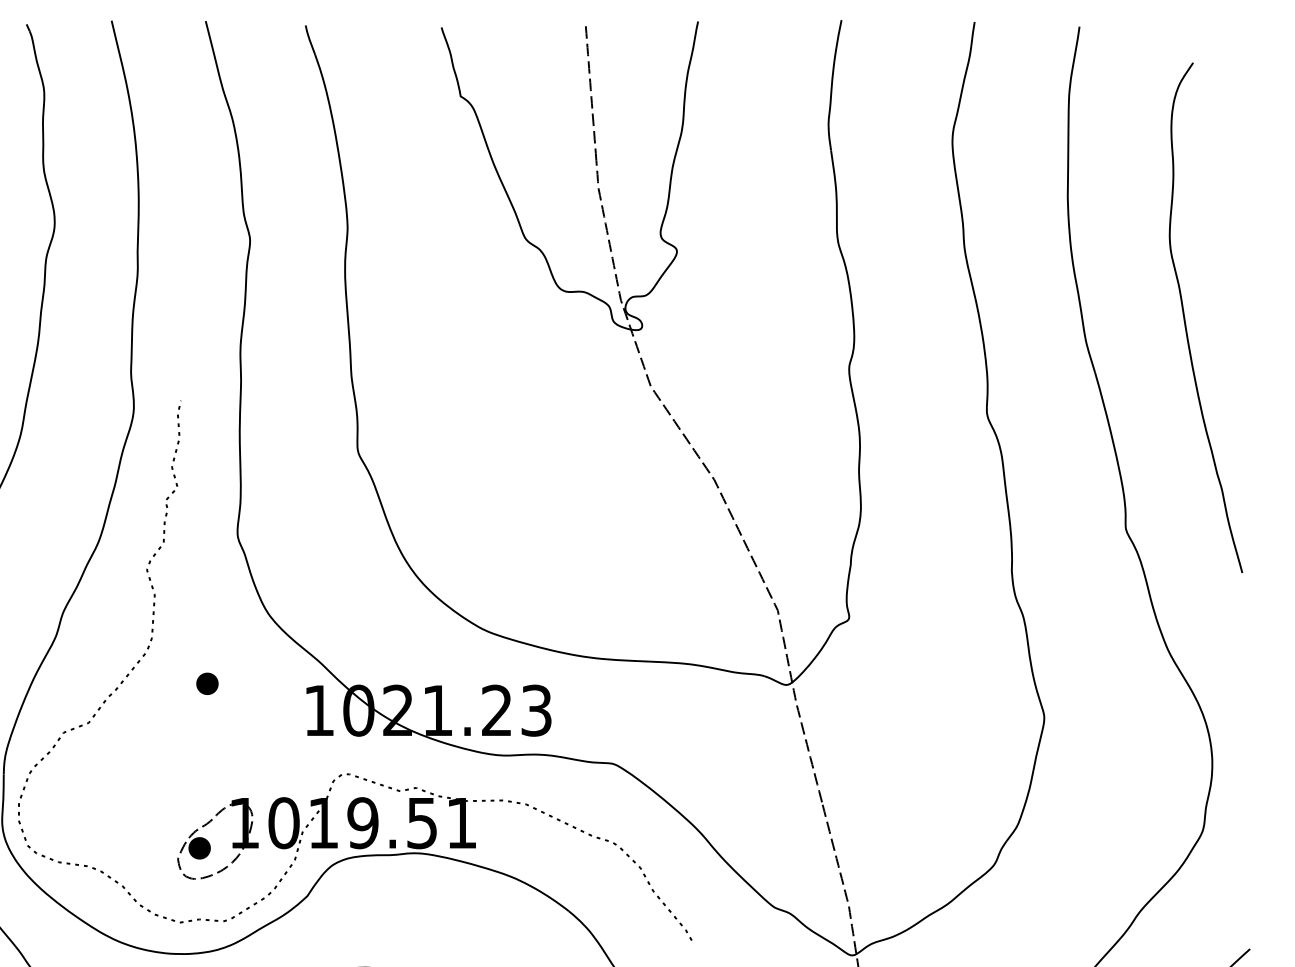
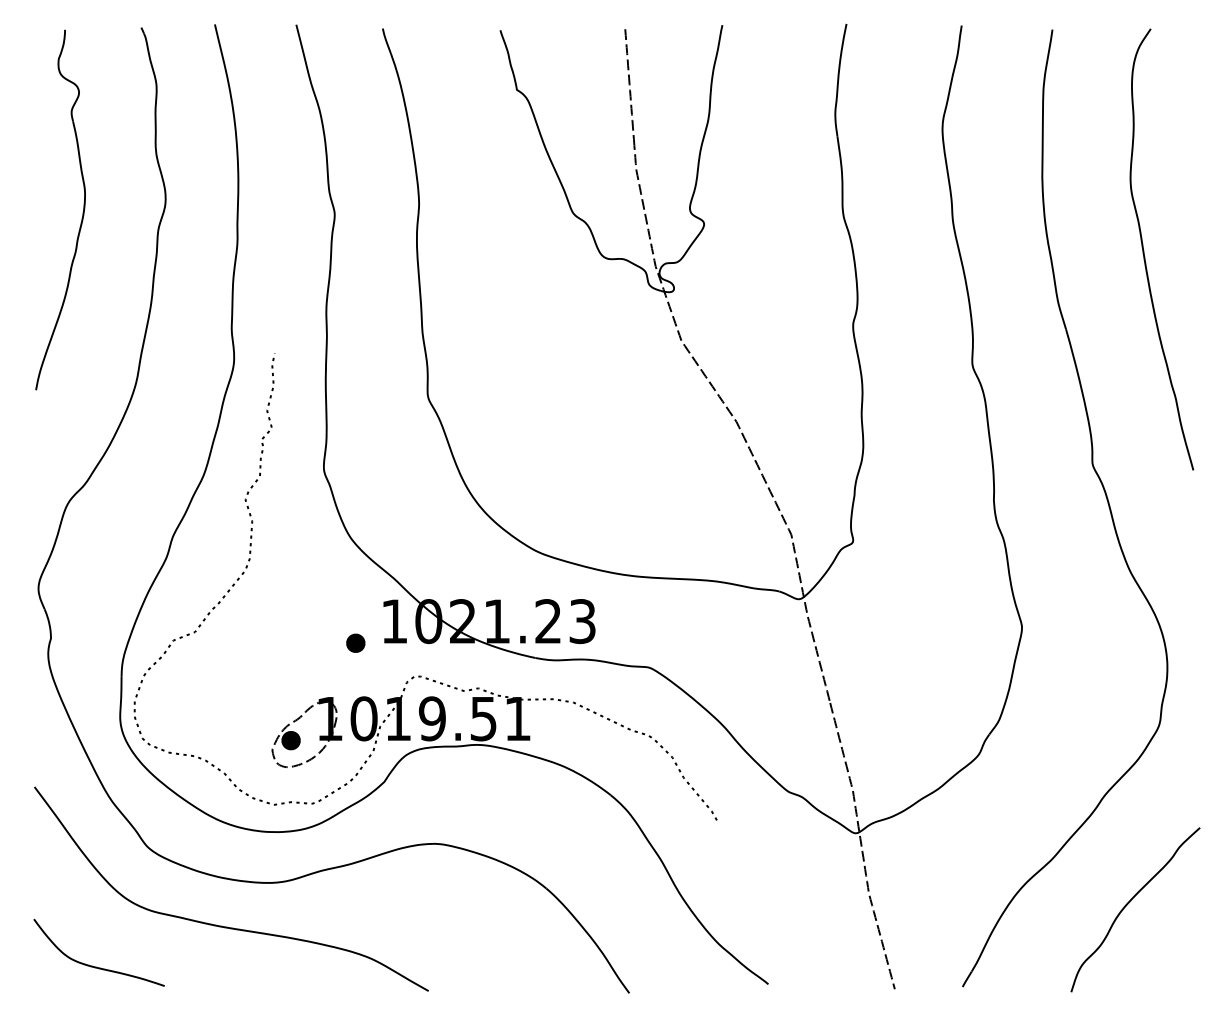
curve: (1185, 318) -> (1144, 250), moved
part: (207, 682) -> (355, 642), moved

